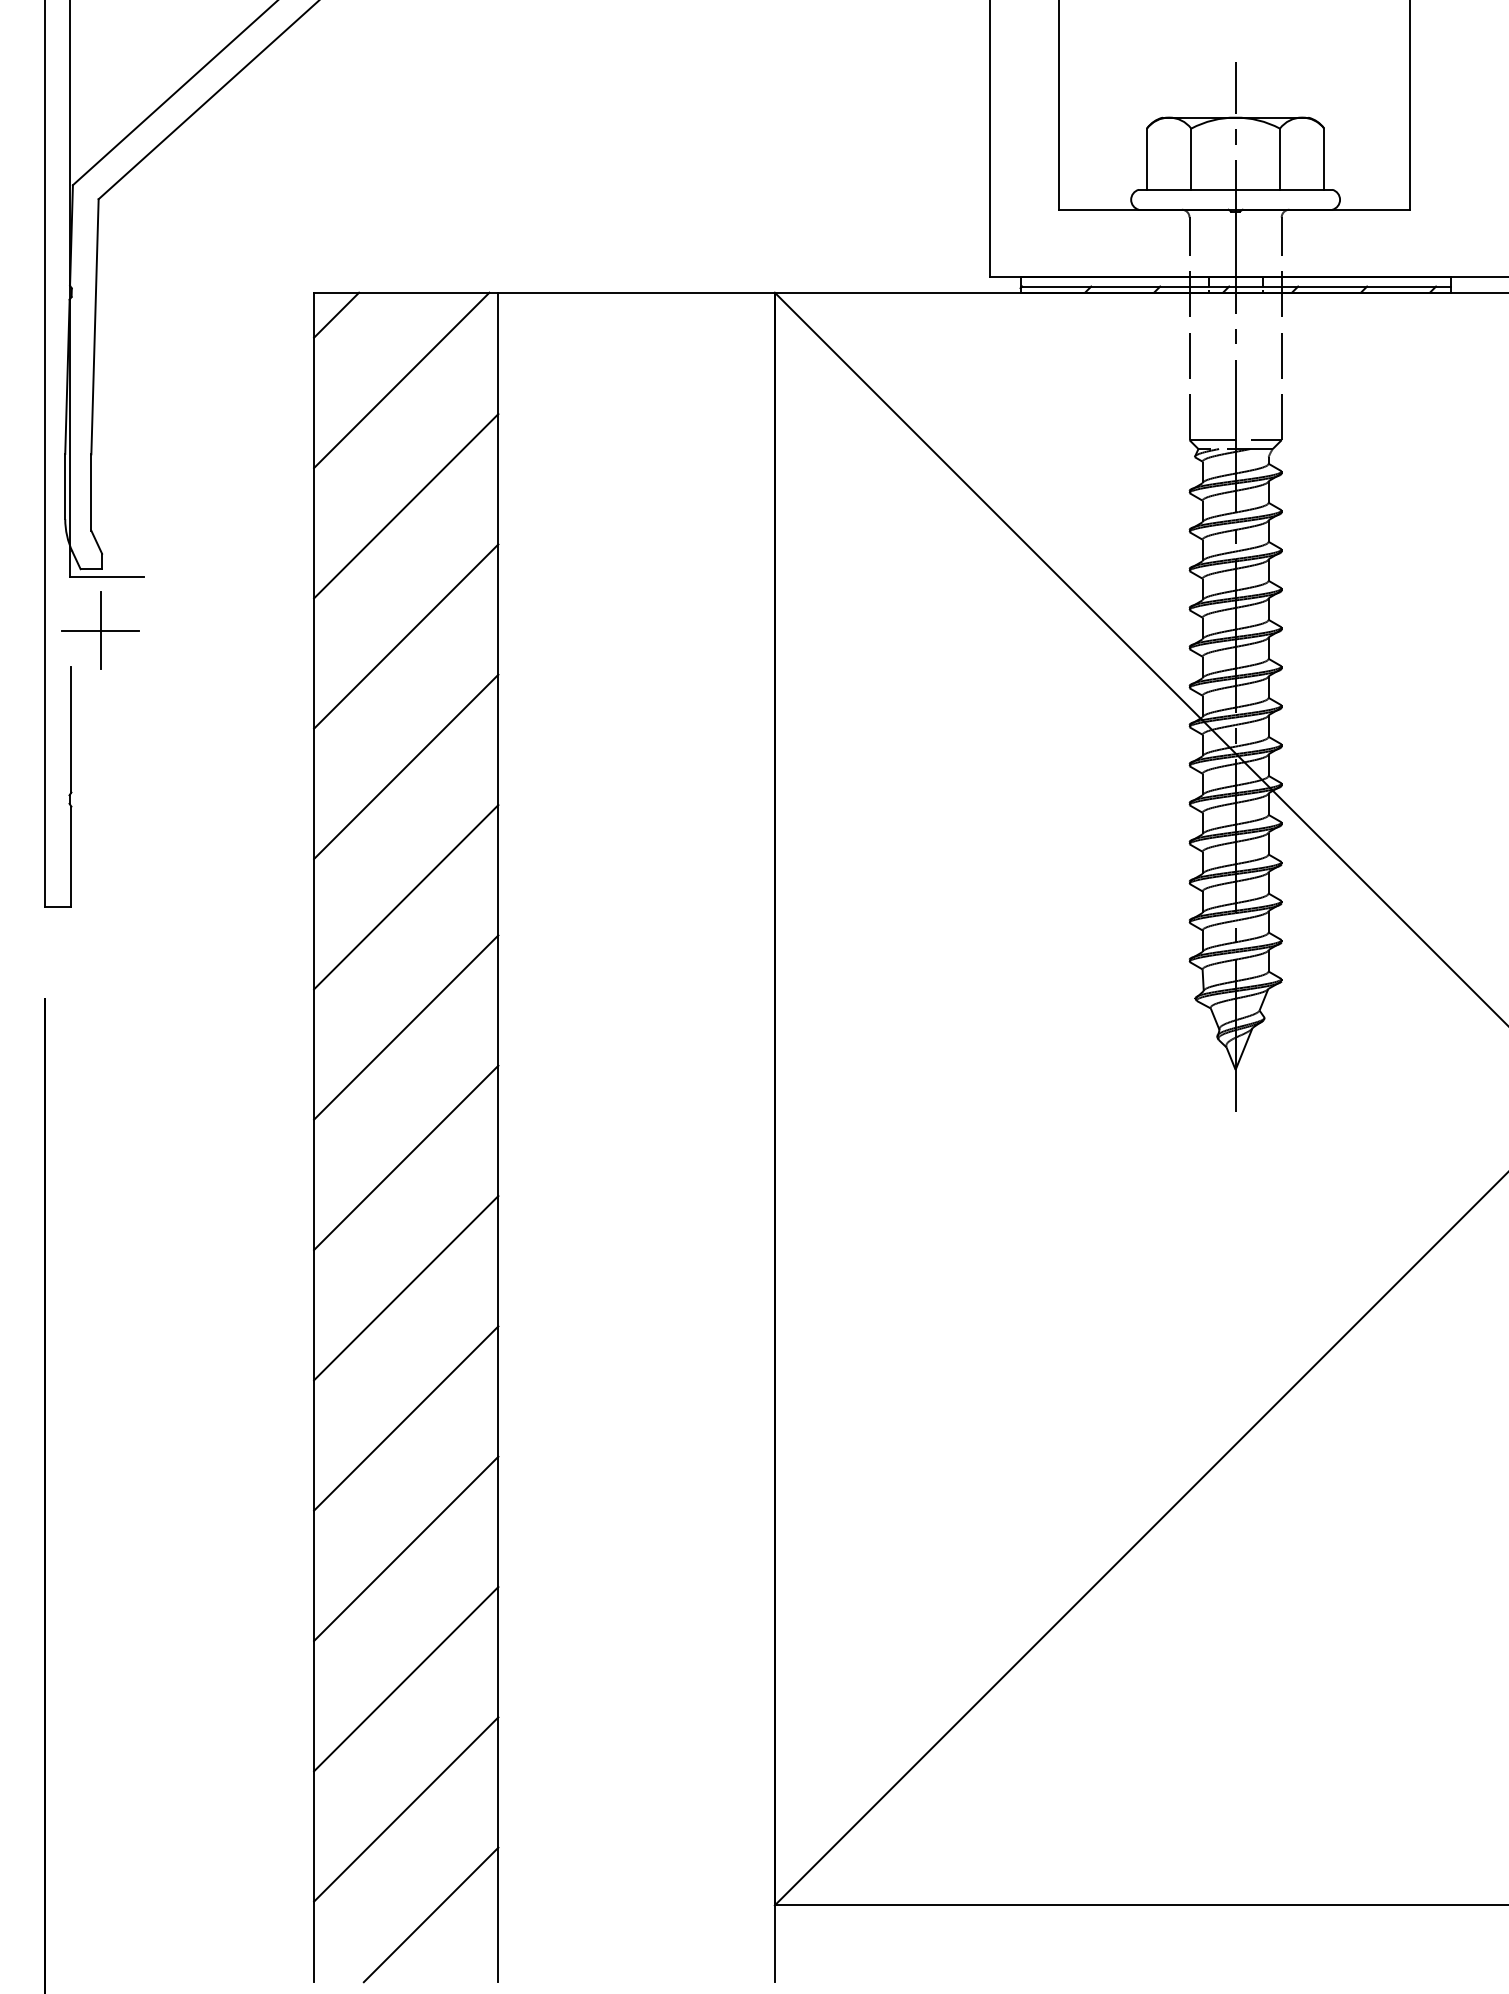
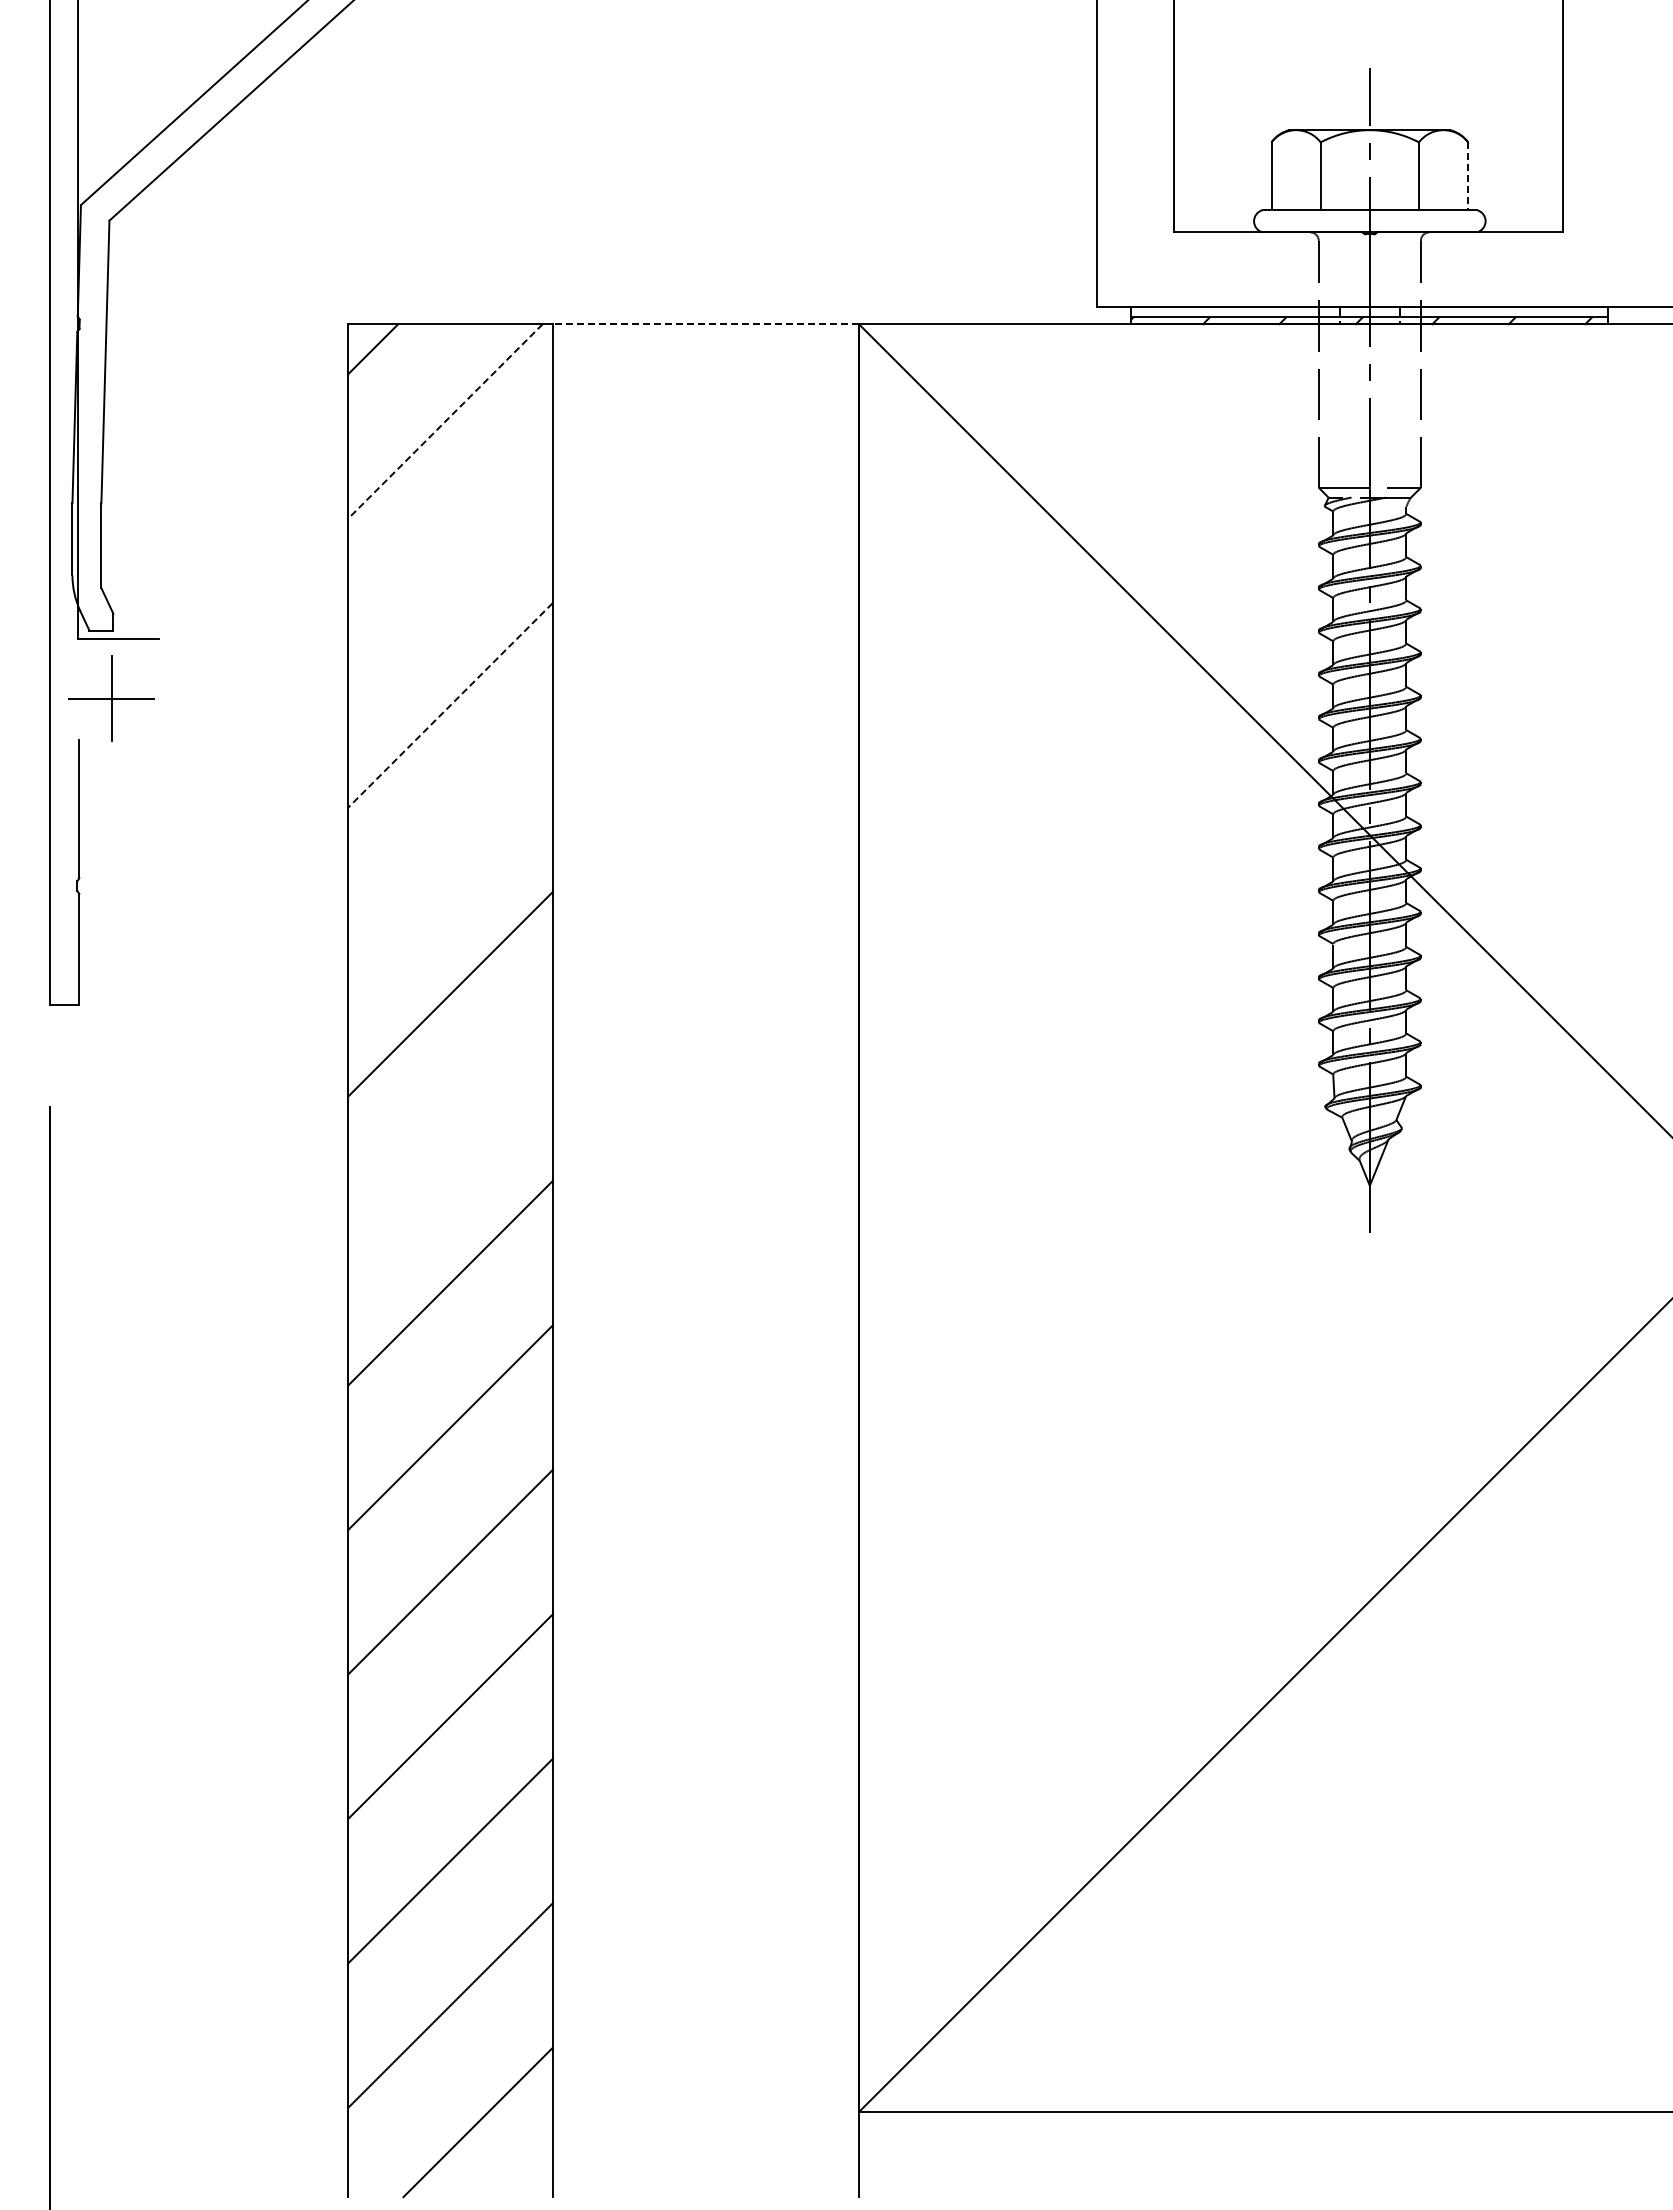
line: (1324, 159) -> (1468, 176), solid -> dashed
line: (636, 292) -> (705, 324), solid -> dashed
line: (401, 380) -> (445, 421), solid -> dashed
line: (406, 505) -> (450, 560), removed
line: (406, 636) -> (450, 705), solid -> dashed
line: (406, 766) -> (450, 849), removed
line: (406, 1027) -> (450, 1138), removed

